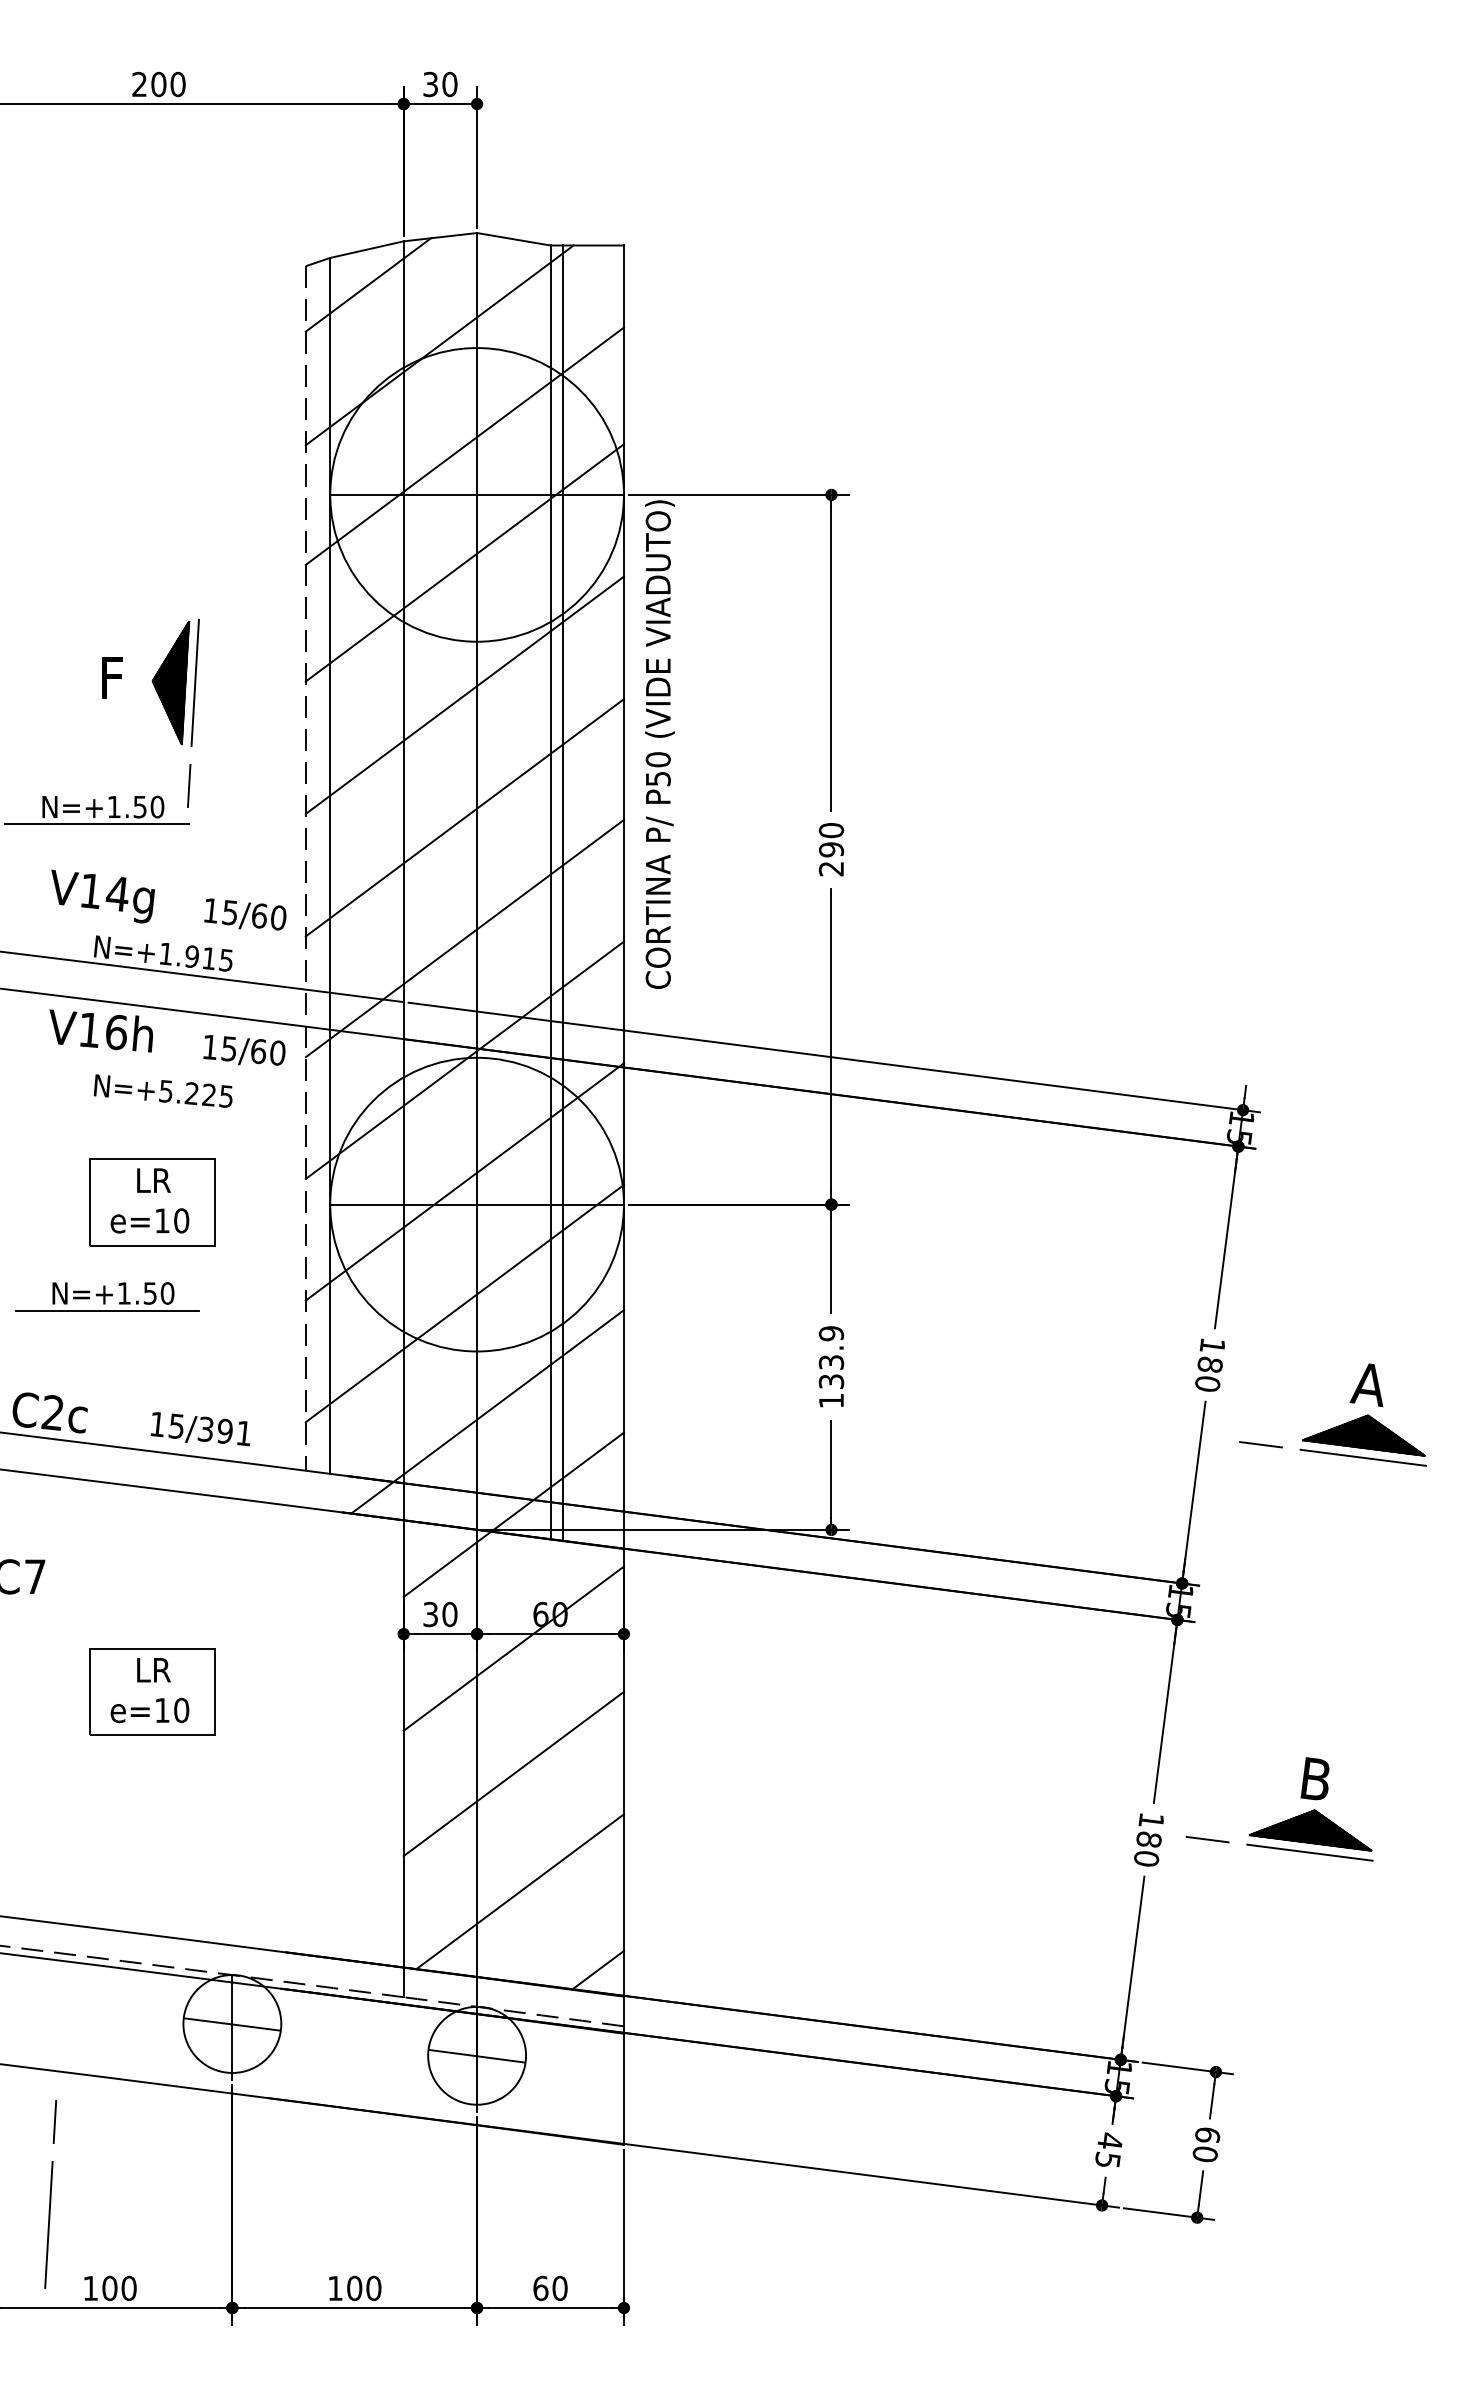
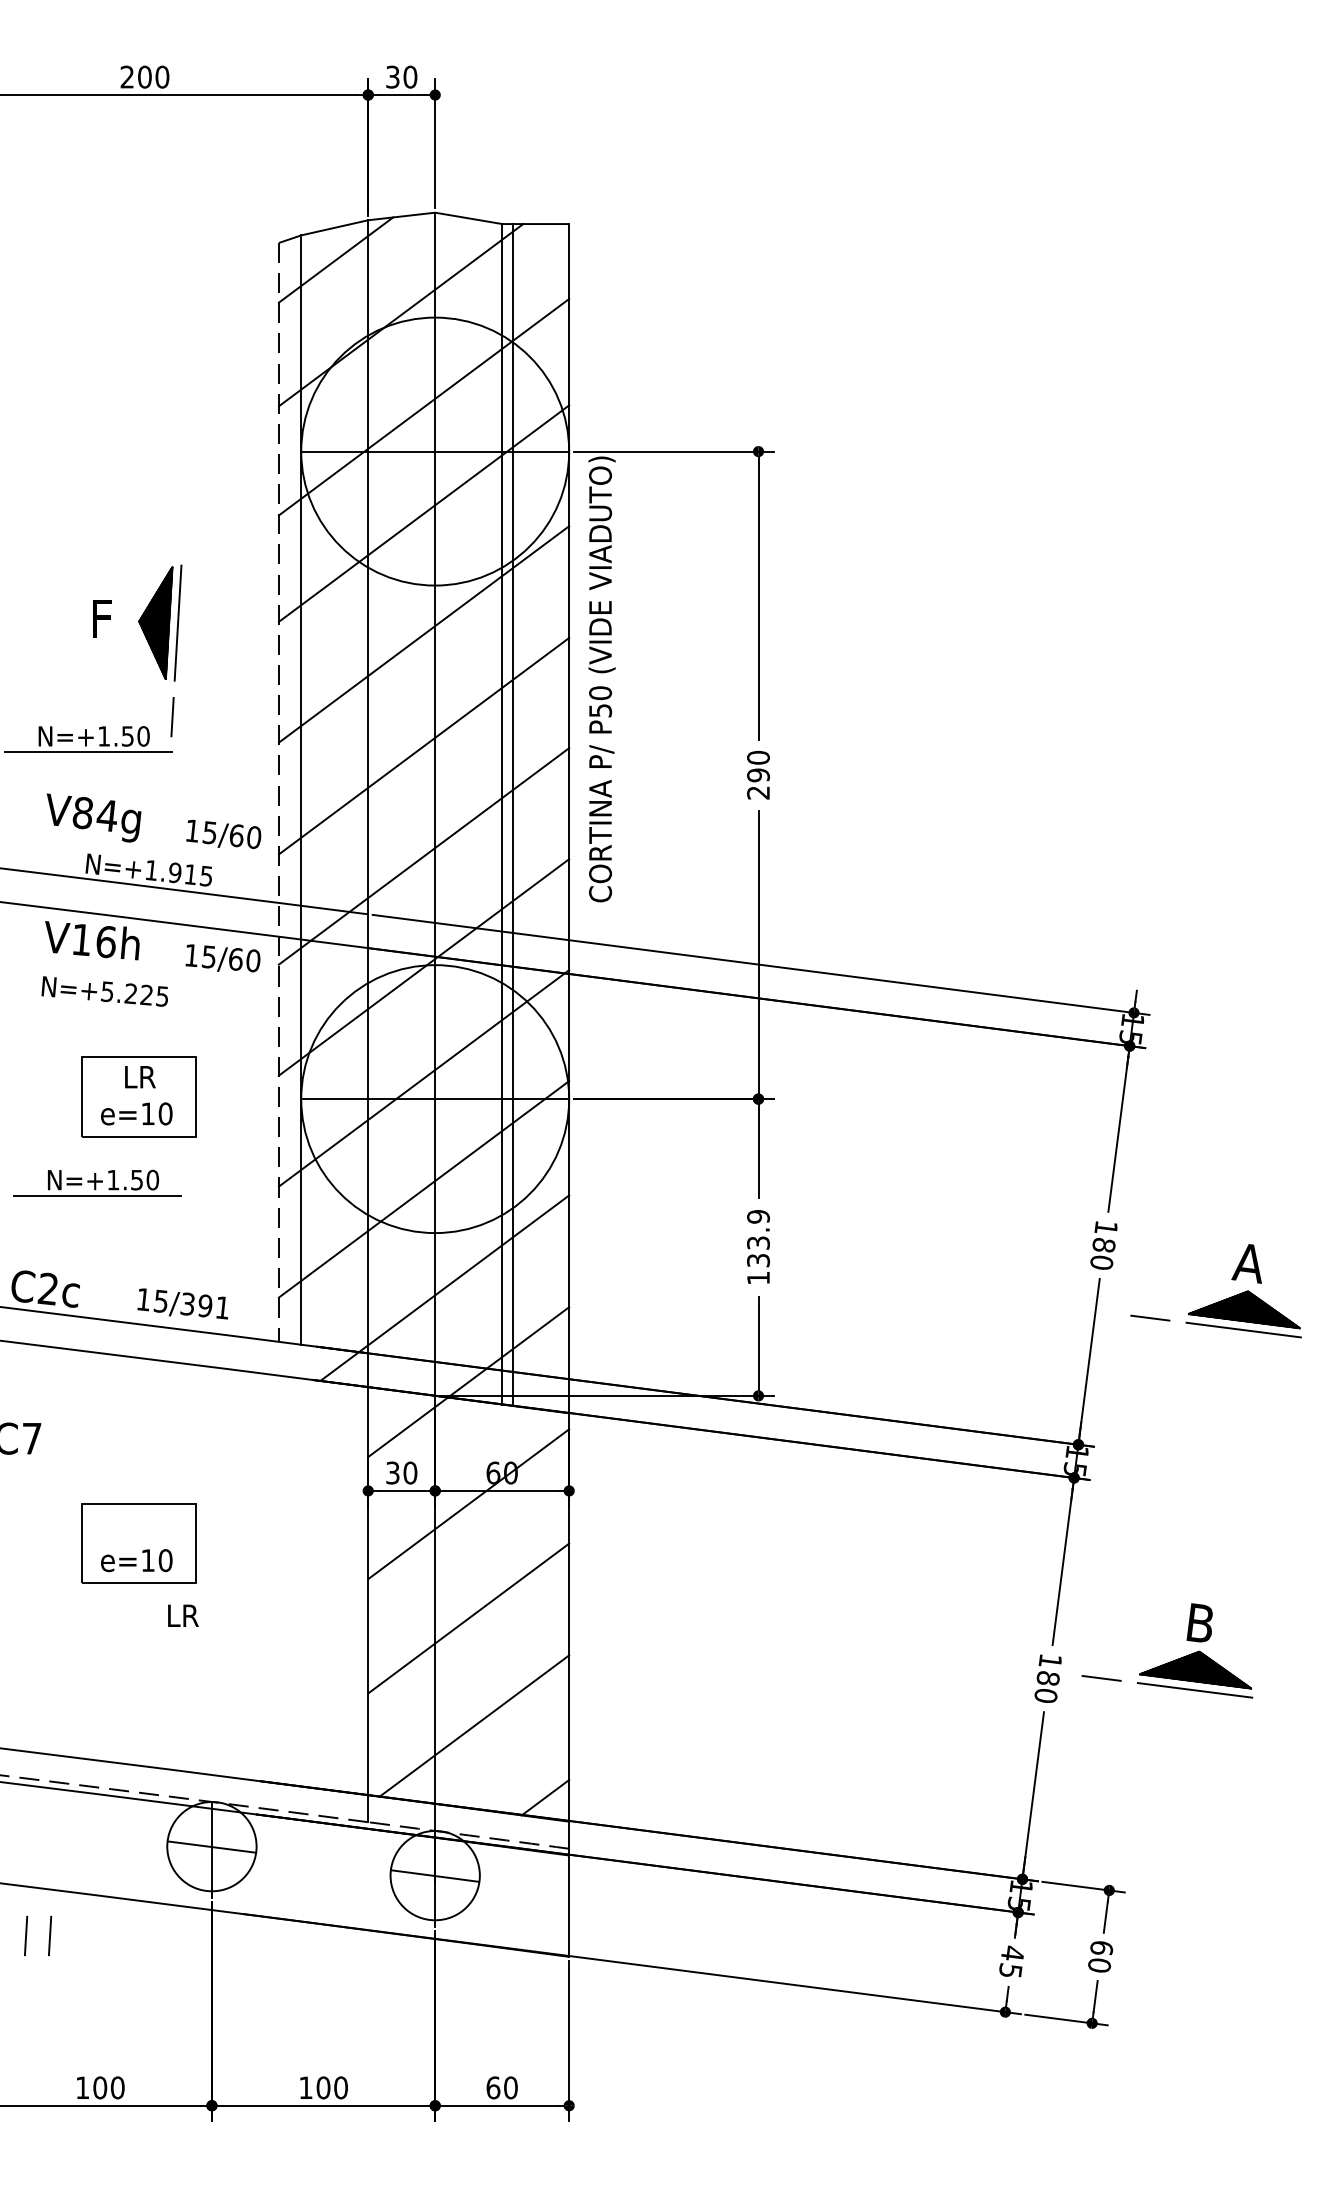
text: (90, 891) -> (82, 813), V14g -> V84g
text: (162, 1091) -> (104, 991), moved
text: (154, 1669) -> (183, 1615), moved
line: (29, 2122) -> (26, 1936), added
line: (48, 2224) -> (44, 2029), removed

